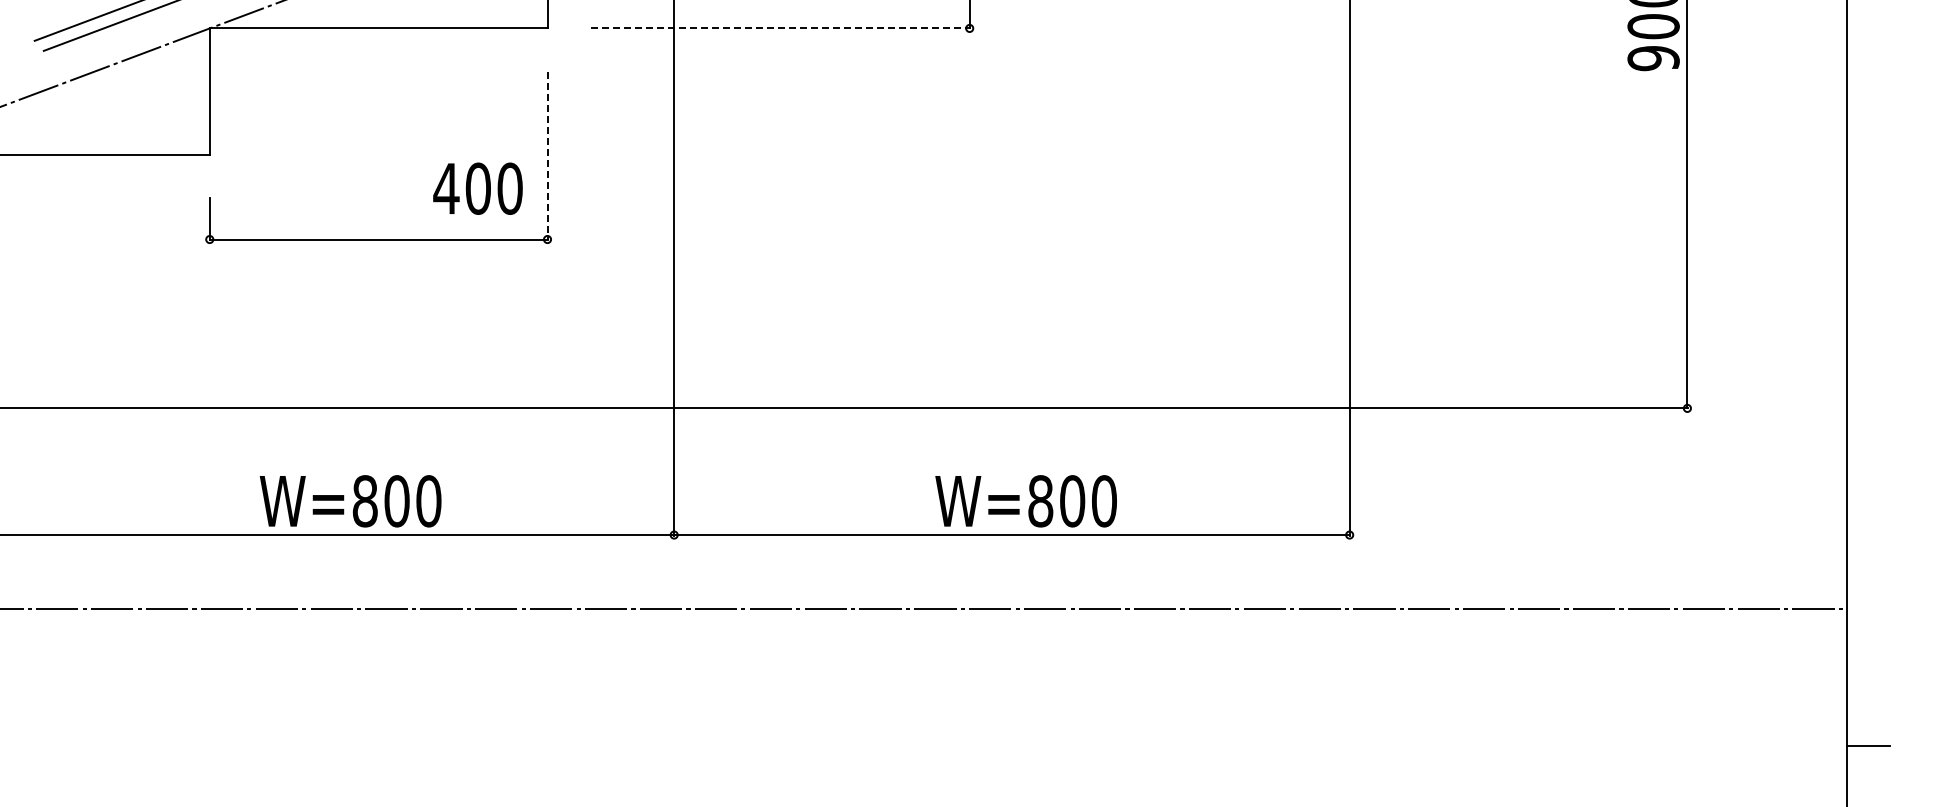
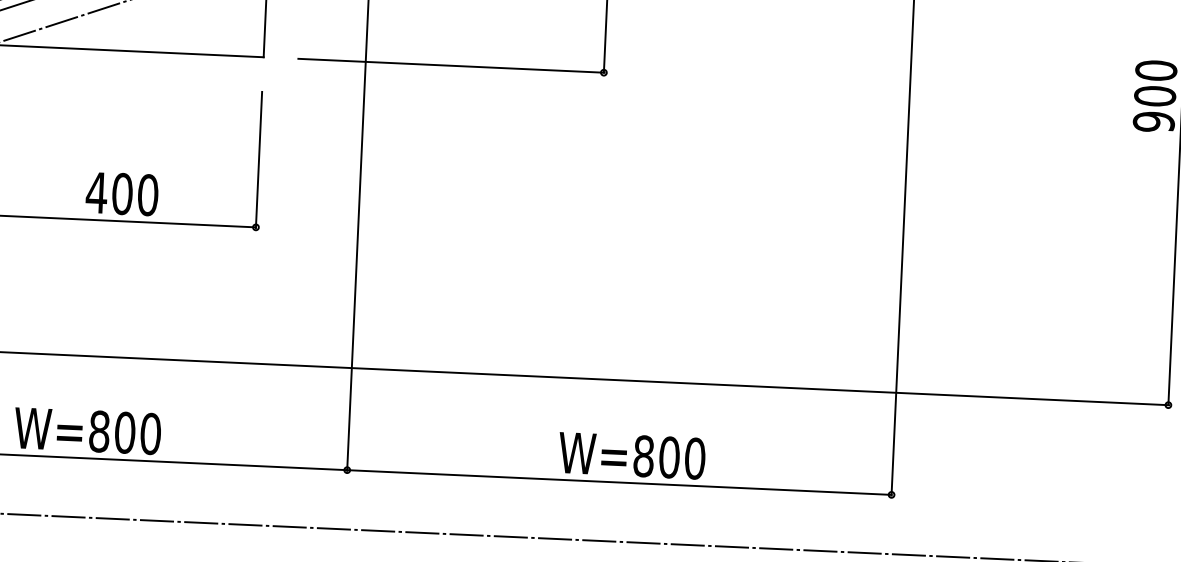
line: (780, 28) -> (451, 65), dashed -> solid
line: (547, 156) -> (258, 160), dashed -> solid
text: (477, 188) -> (121, 193), moved

